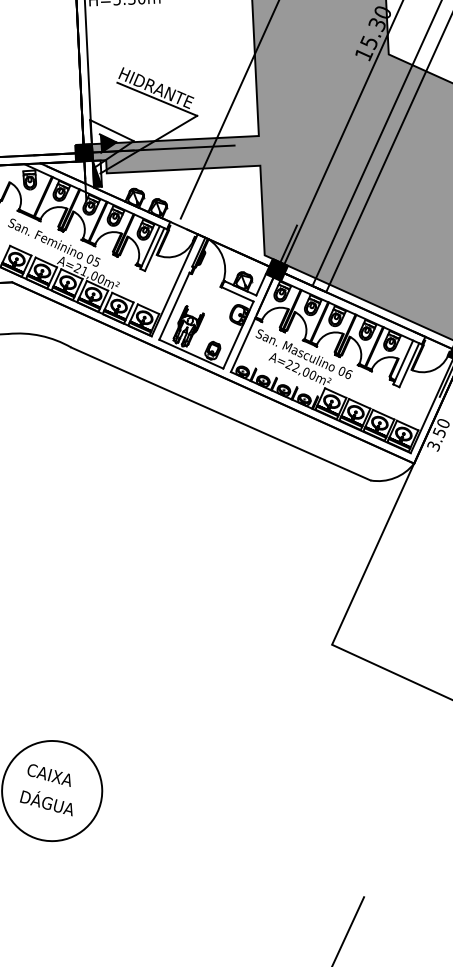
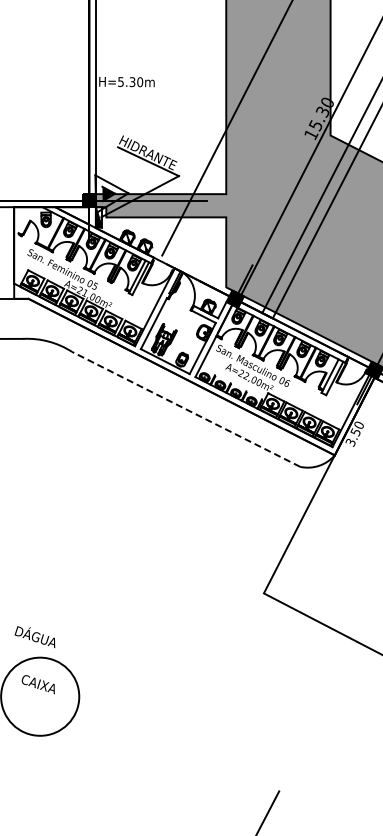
line: (221, 414) -> (186, 409), solid -> dashed
text: (45, 802) -> (34, 636), moved

